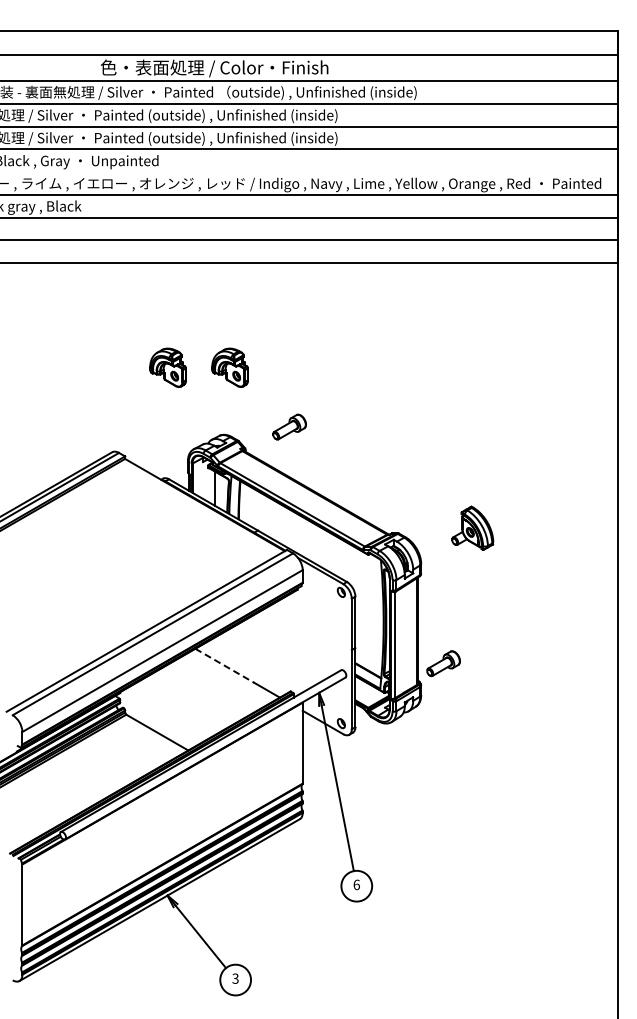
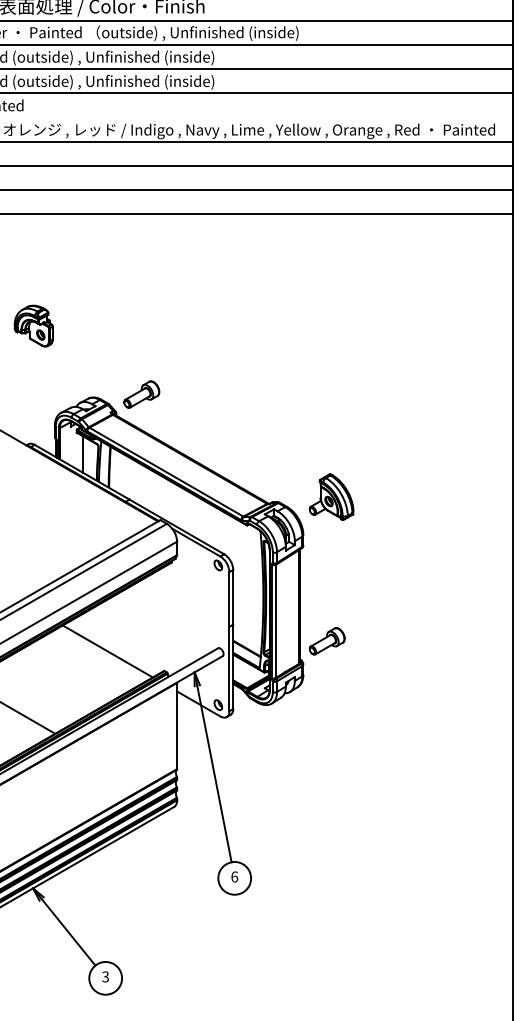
part: (229, 367) -> (99, 325), removed
part: (289, 426) -> (141, 393), moved
part: (472, 527) -> (331, 496), moved
line: (225, 666) -> (94, 644), dashed -> solid

